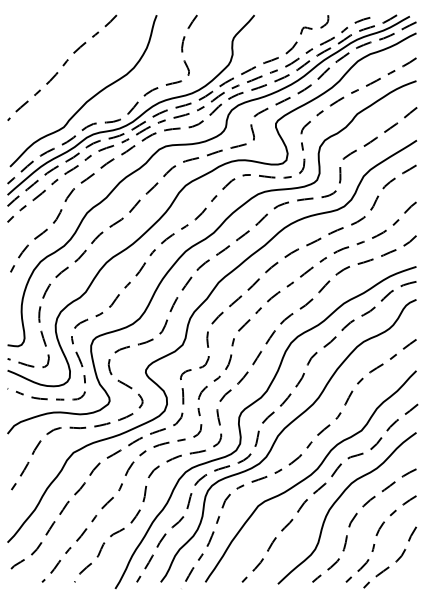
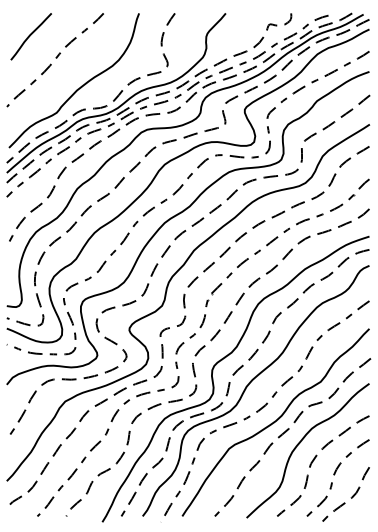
curve: (34, 41) -> (30, 36), added

